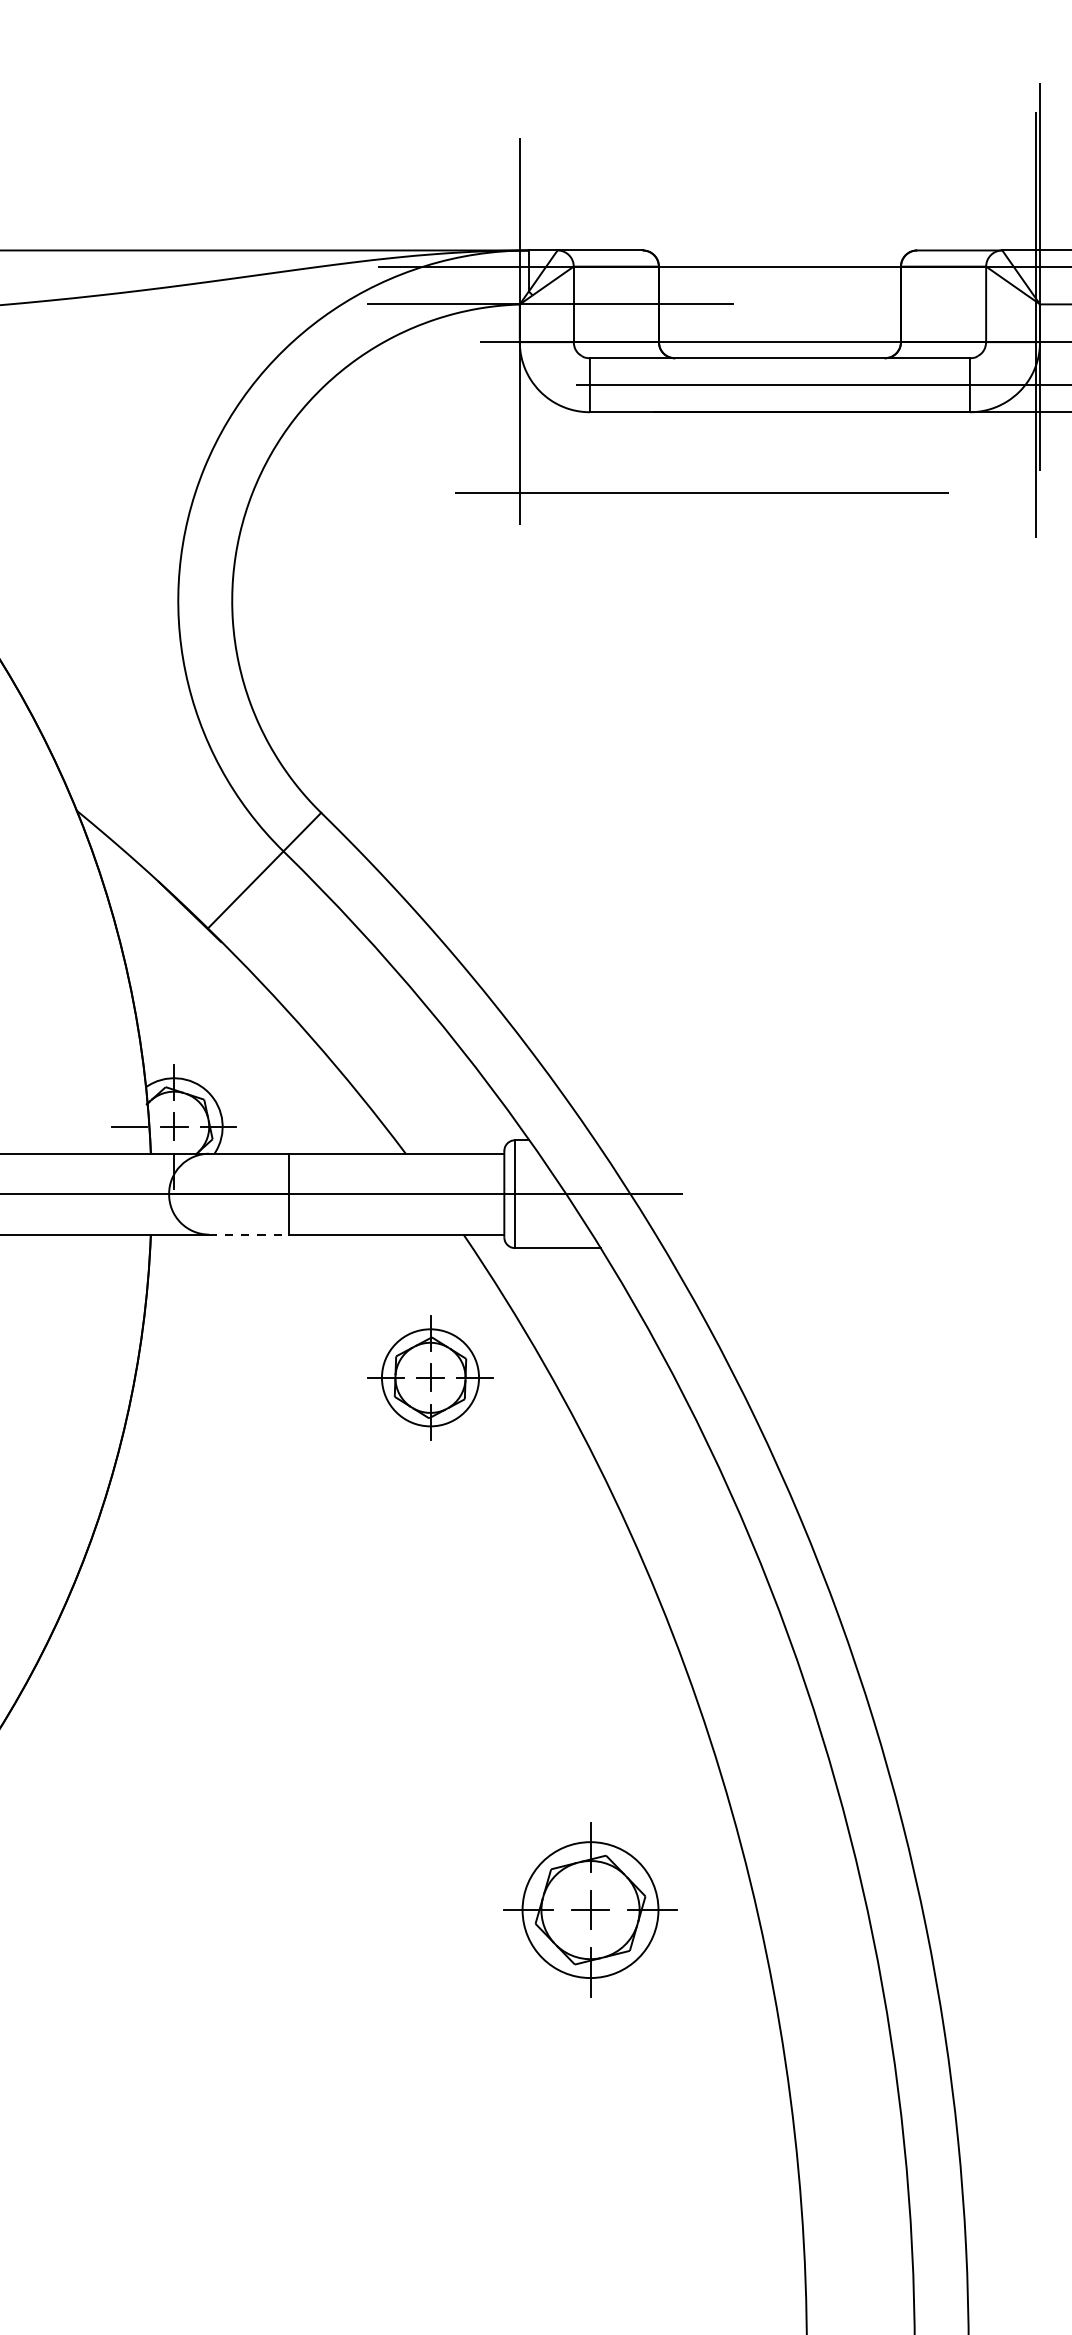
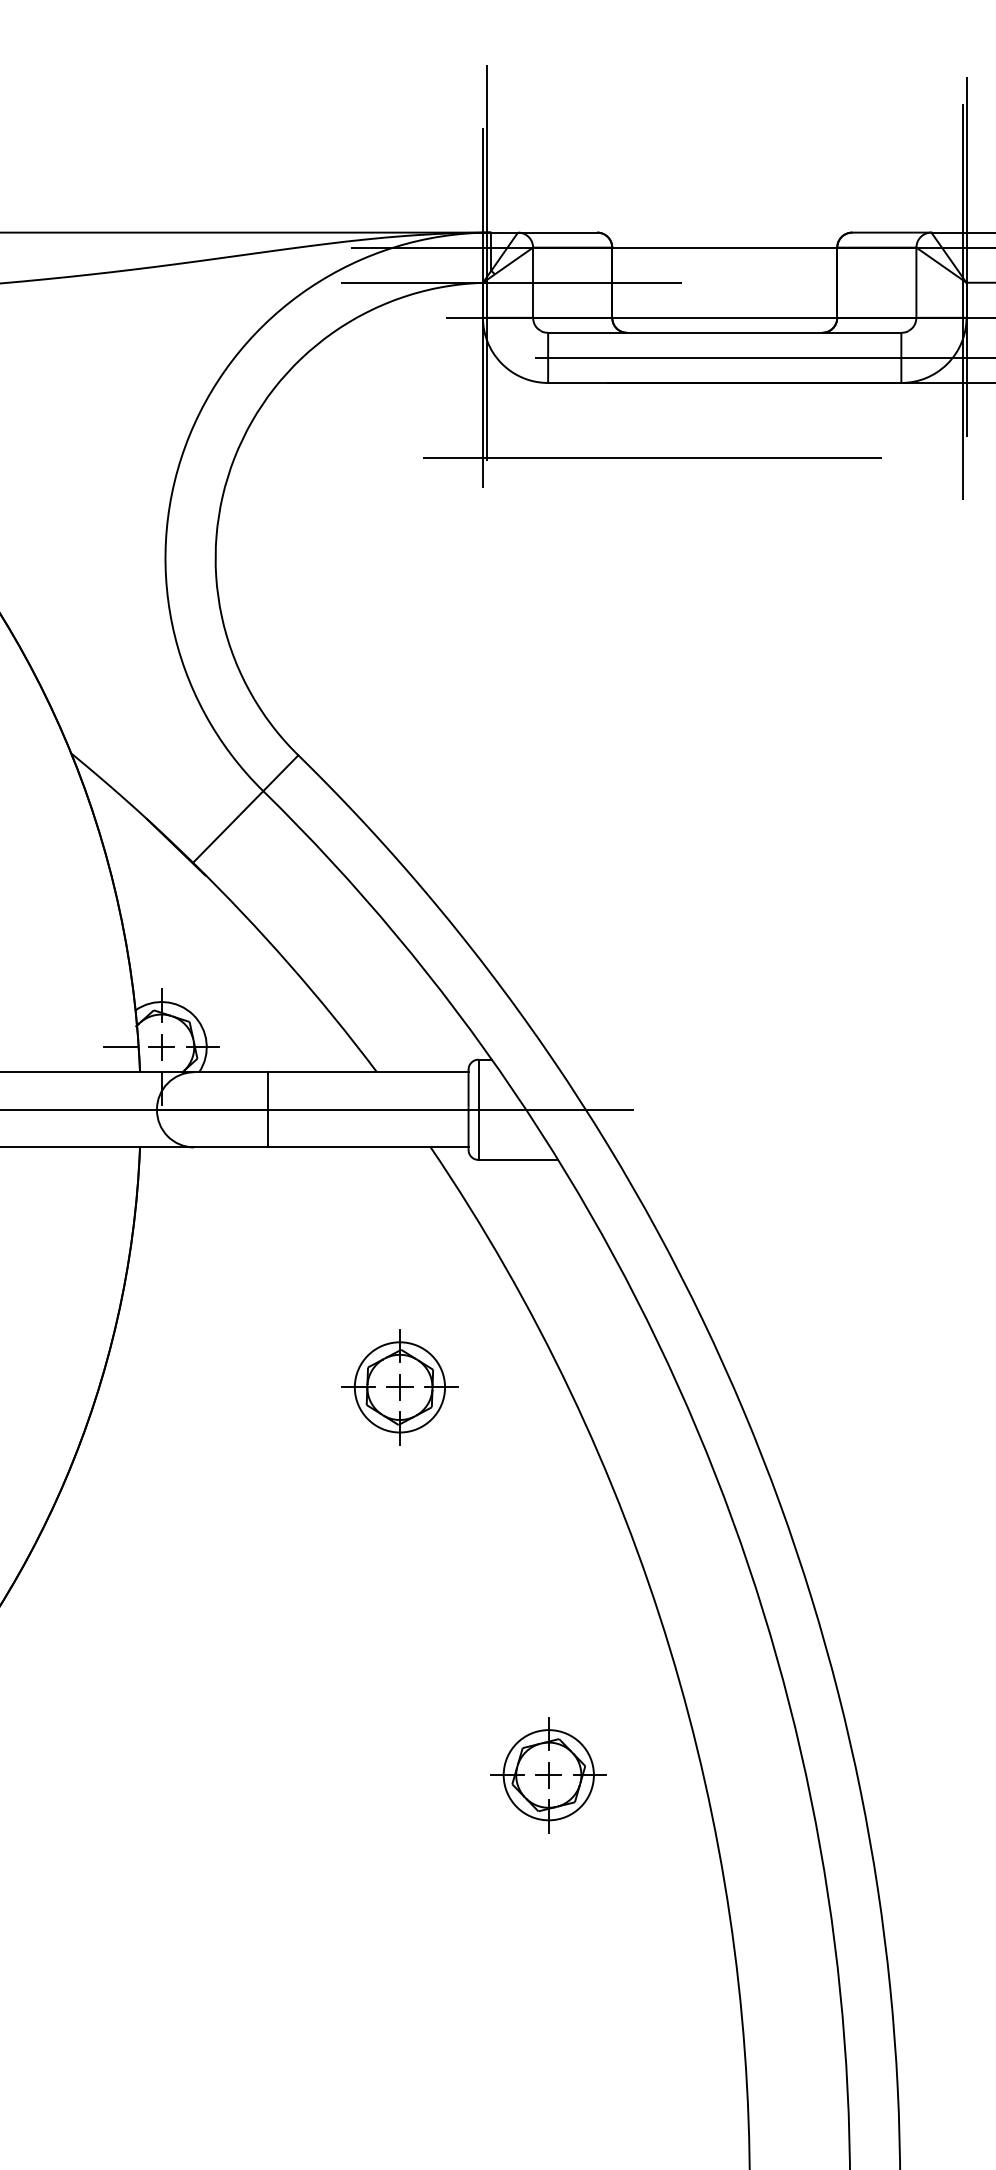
line: (524, 283) -> (487, 263), added
line: (248, 1234) -> (230, 1147), dashed -> solid
part: (430, 1377) -> (399, 1387), moved
part: (590, 1909) -> (548, 1774), size x0.71

